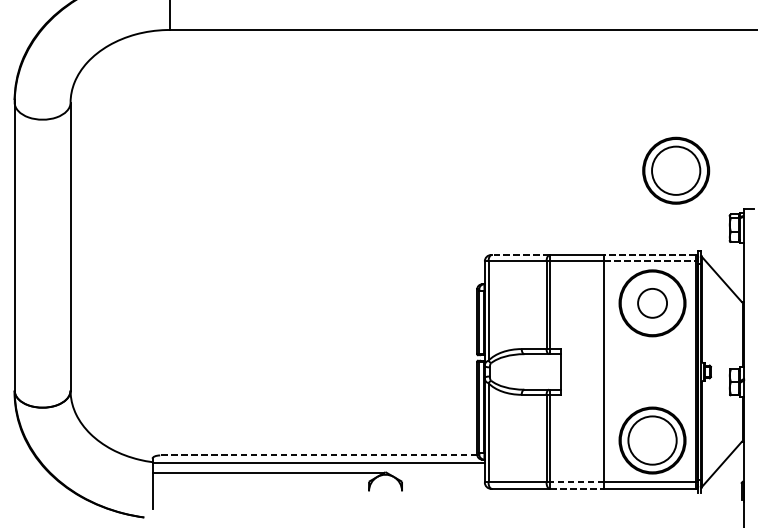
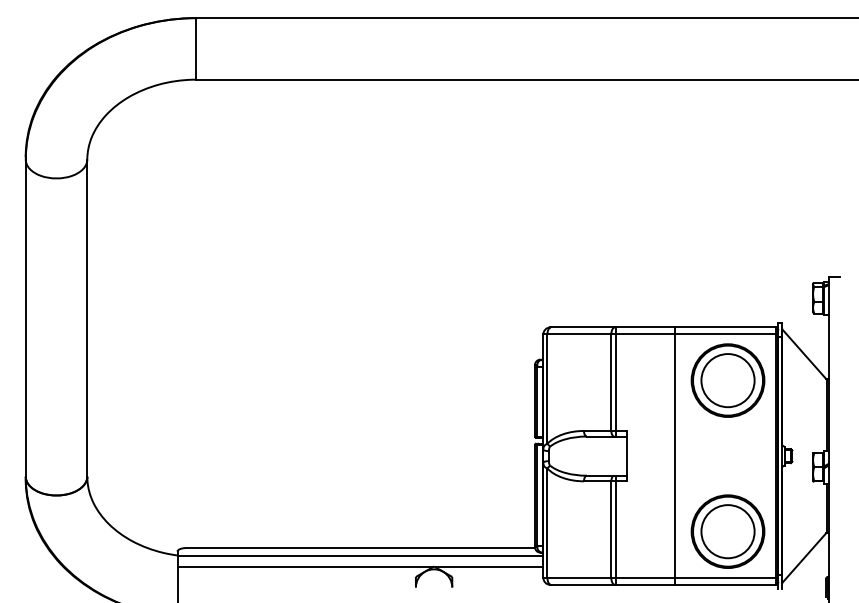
part: (675, 170) -> (753, 234), removed
line: (520, 255) -> (582, 327), dashed -> solid
line: (649, 255) -> (724, 327), dashed -> solid
line: (650, 261) -> (725, 334), dashed -> solid
circle: (652, 303) -> (727, 380), size x1.67
line: (318, 455) -> (360, 548), dashed -> solid
line: (435, 473) -> (489, 567), added
line: (577, 482) -> (645, 577), dashed -> solid
line: (577, 488) -> (645, 584), dashed -> solid

